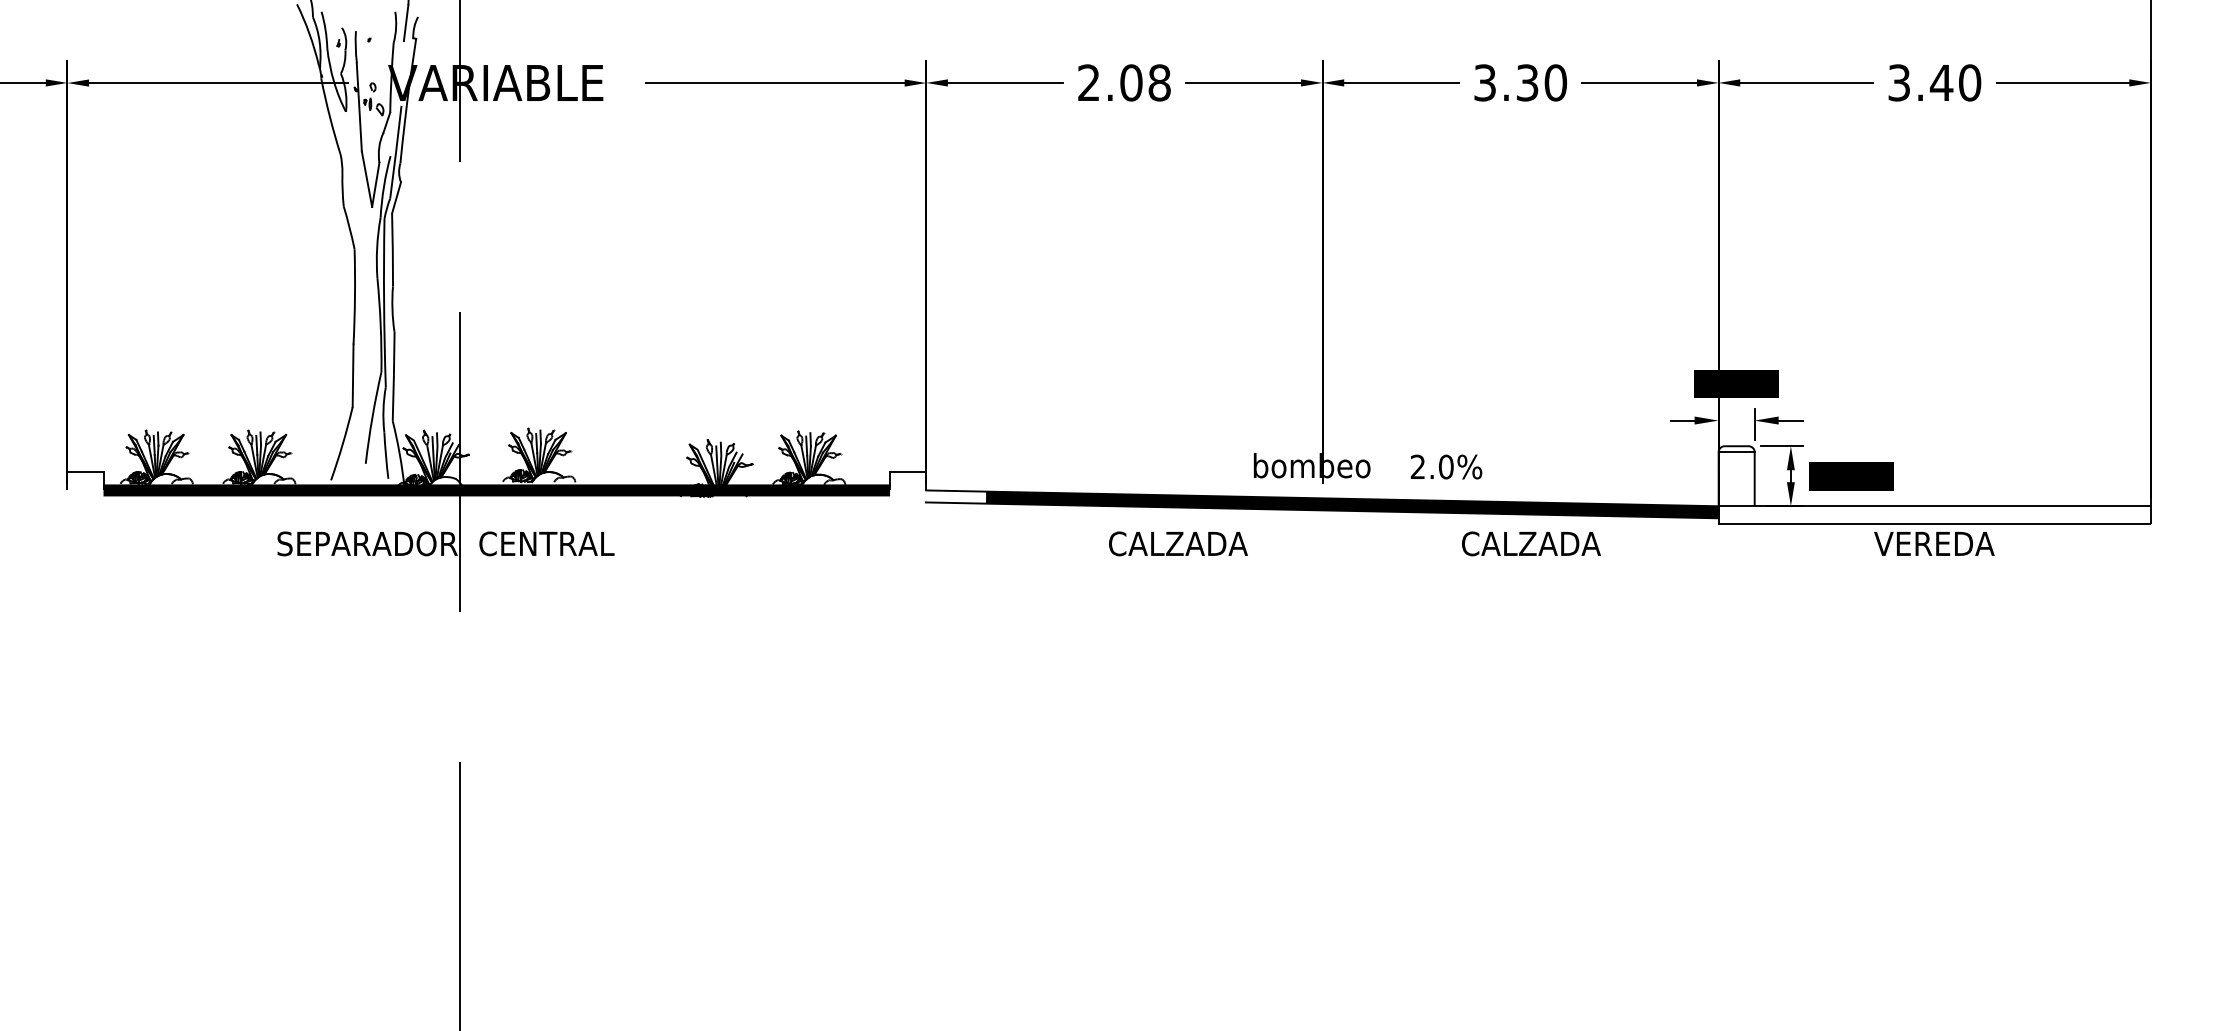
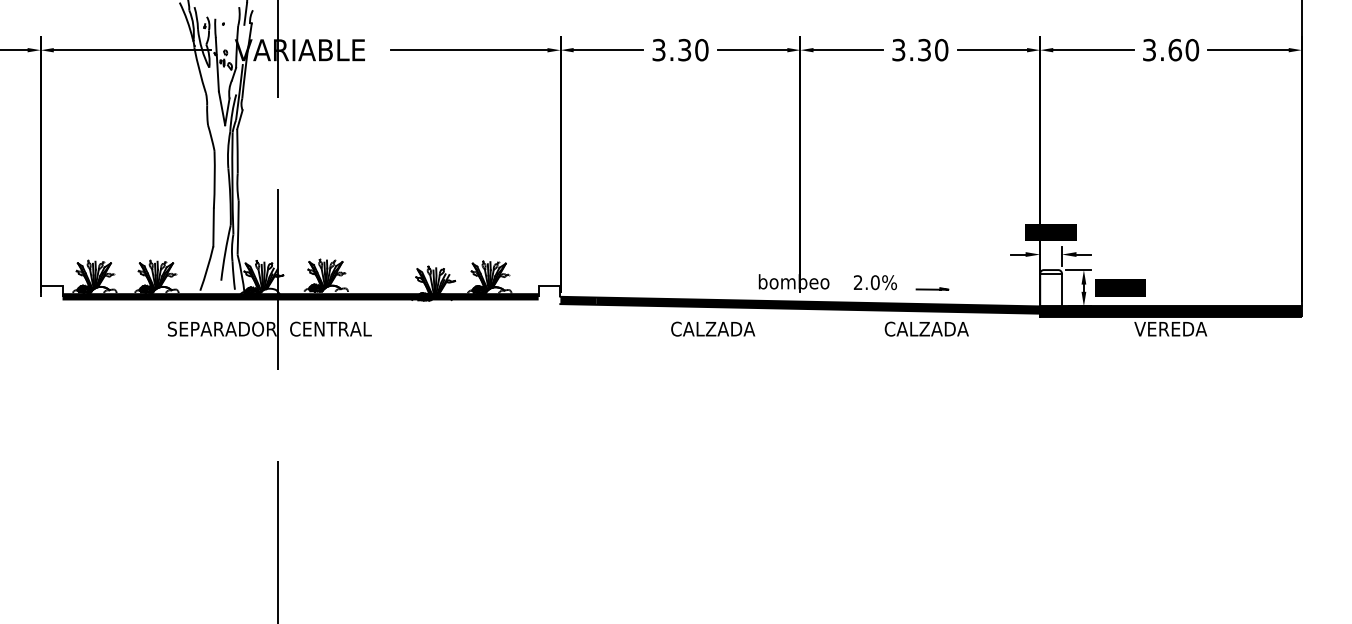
text: (1942, 81) -> (1175, 49), 3.40 -> 3.60
text: (1124, 83) -> (680, 50), 2.08 -> 3.30
line: (1540, 476) -> (932, 288), added
fill: (955, 496) -> (578, 300), added
fill: (1933, 514) -> (1170, 311), added

